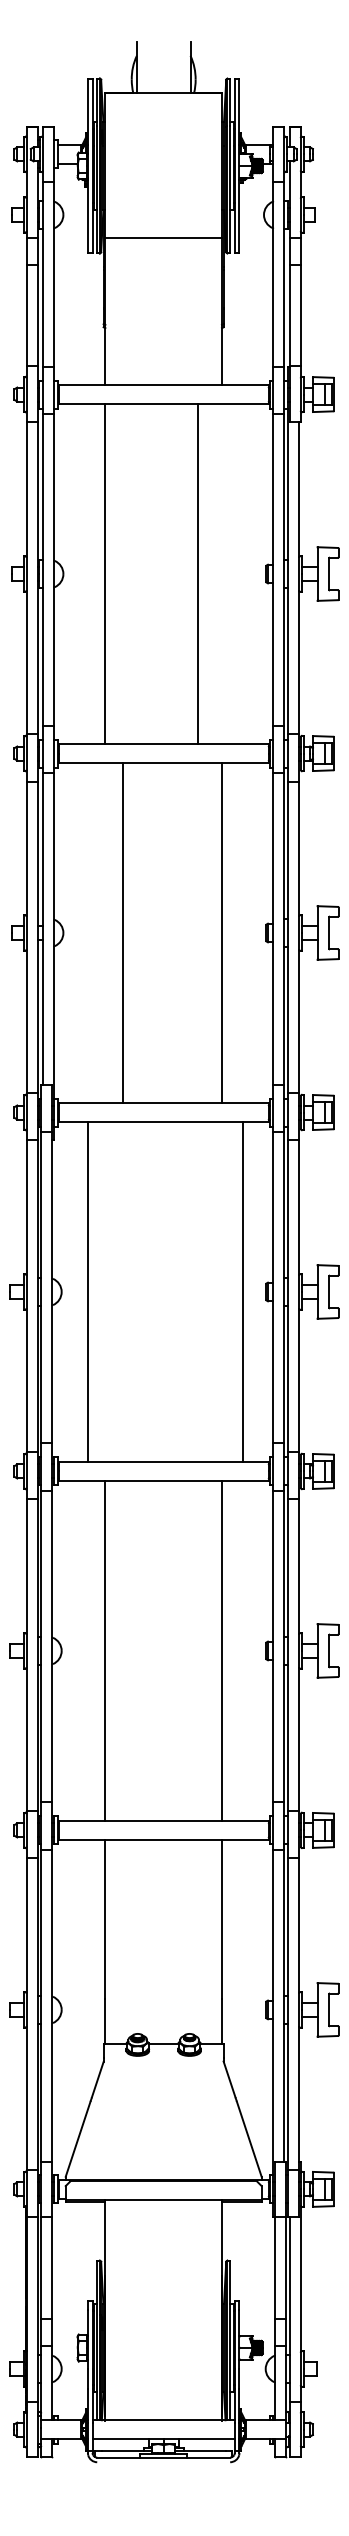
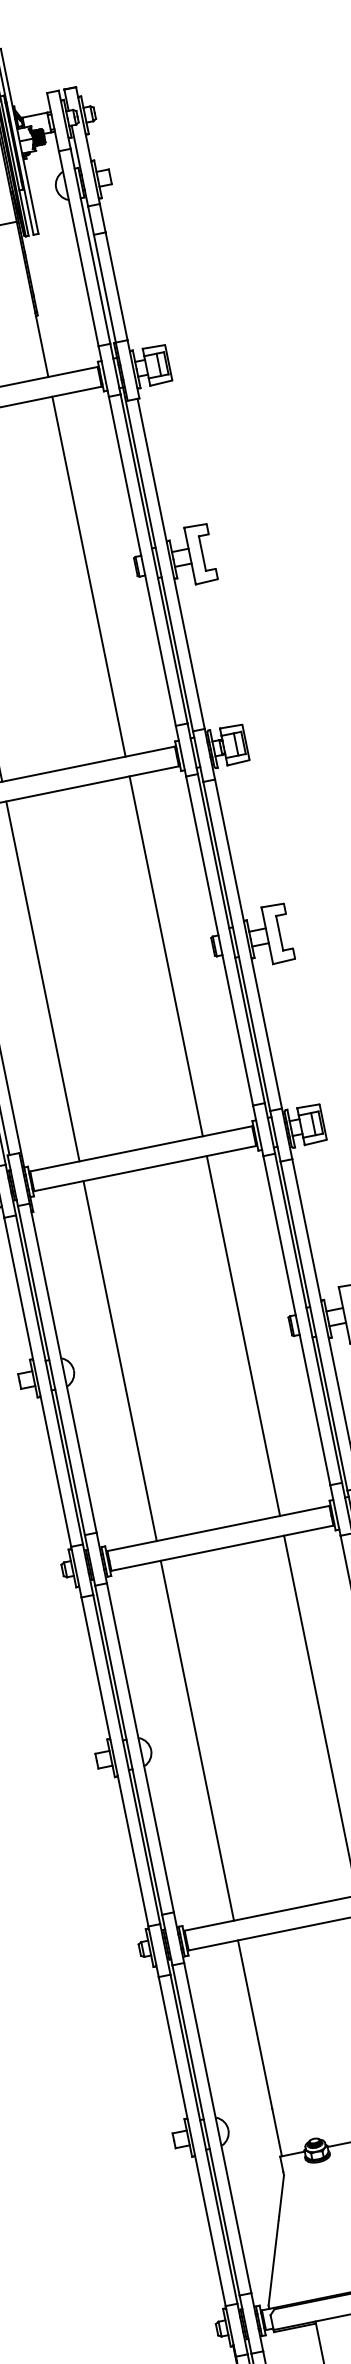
line: (197, 573) -> (88, 576), moved
line: (123, 932) -> (42, 980), moved
line: (88, 1291) -> (120, 1360), moved
line: (242, 1291) -> (242, 1335), moved

